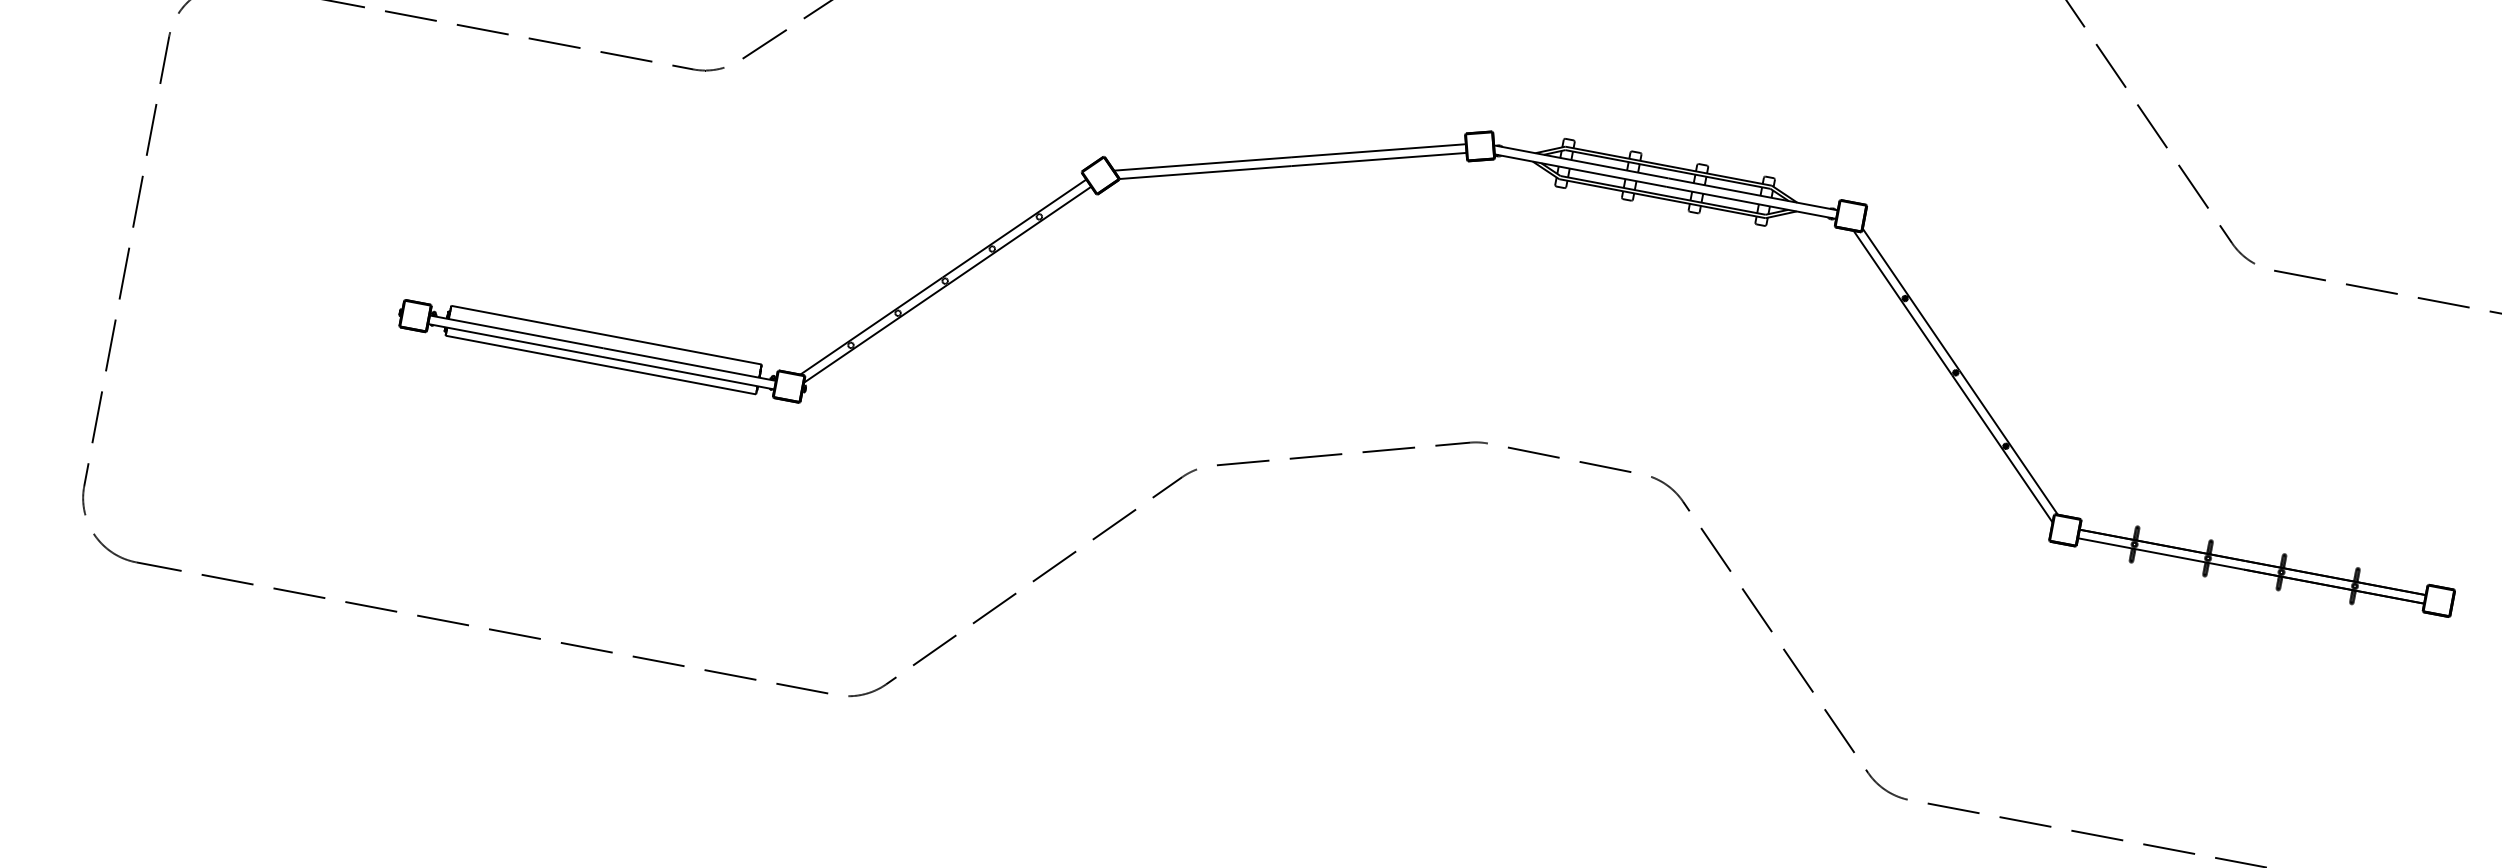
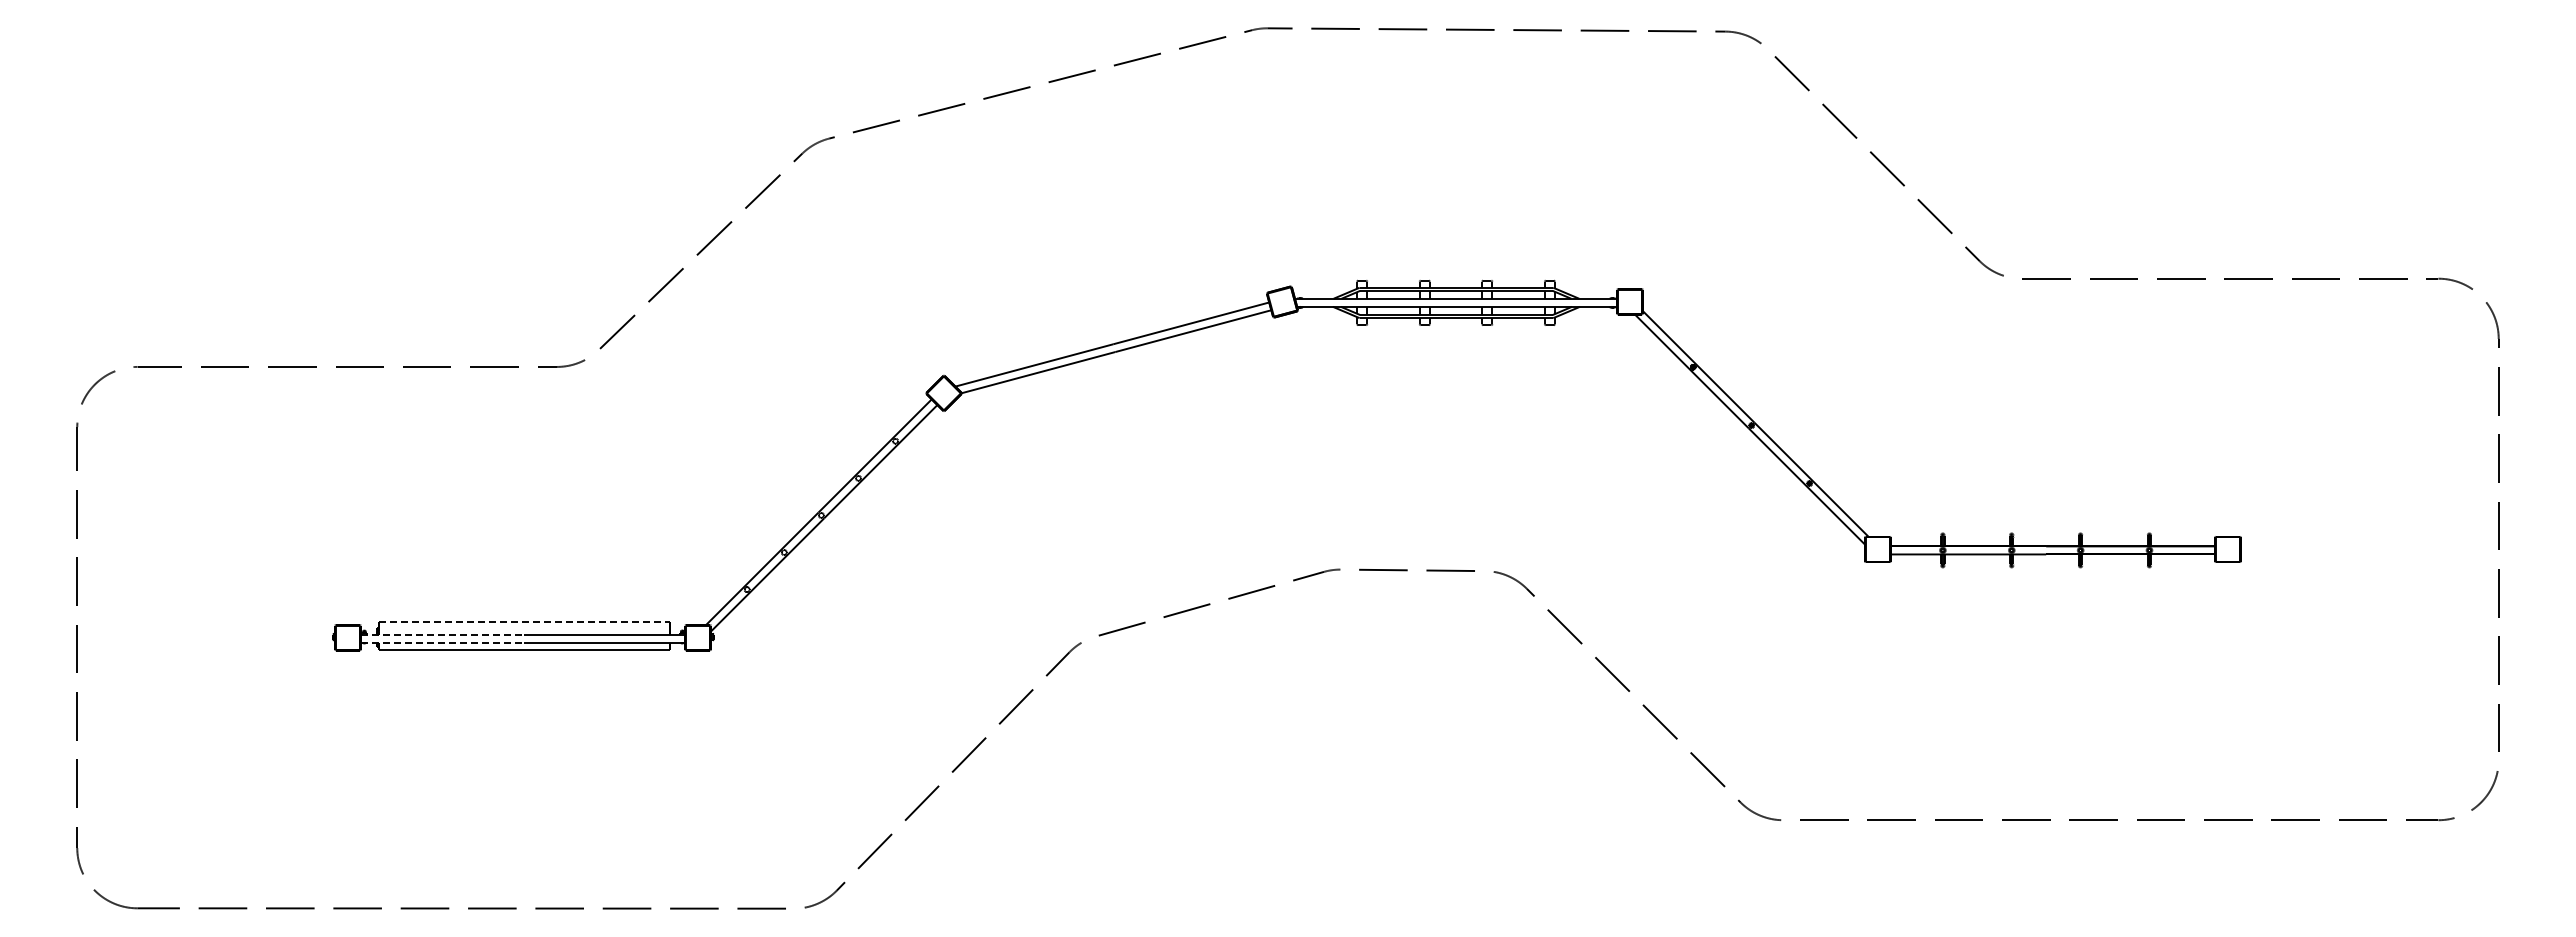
line: (516, 331) -> (442, 634), solid -> dashed
line: (606, 335) -> (524, 622), solid -> dashed
line: (515, 340) -> (442, 642), solid -> dashed

